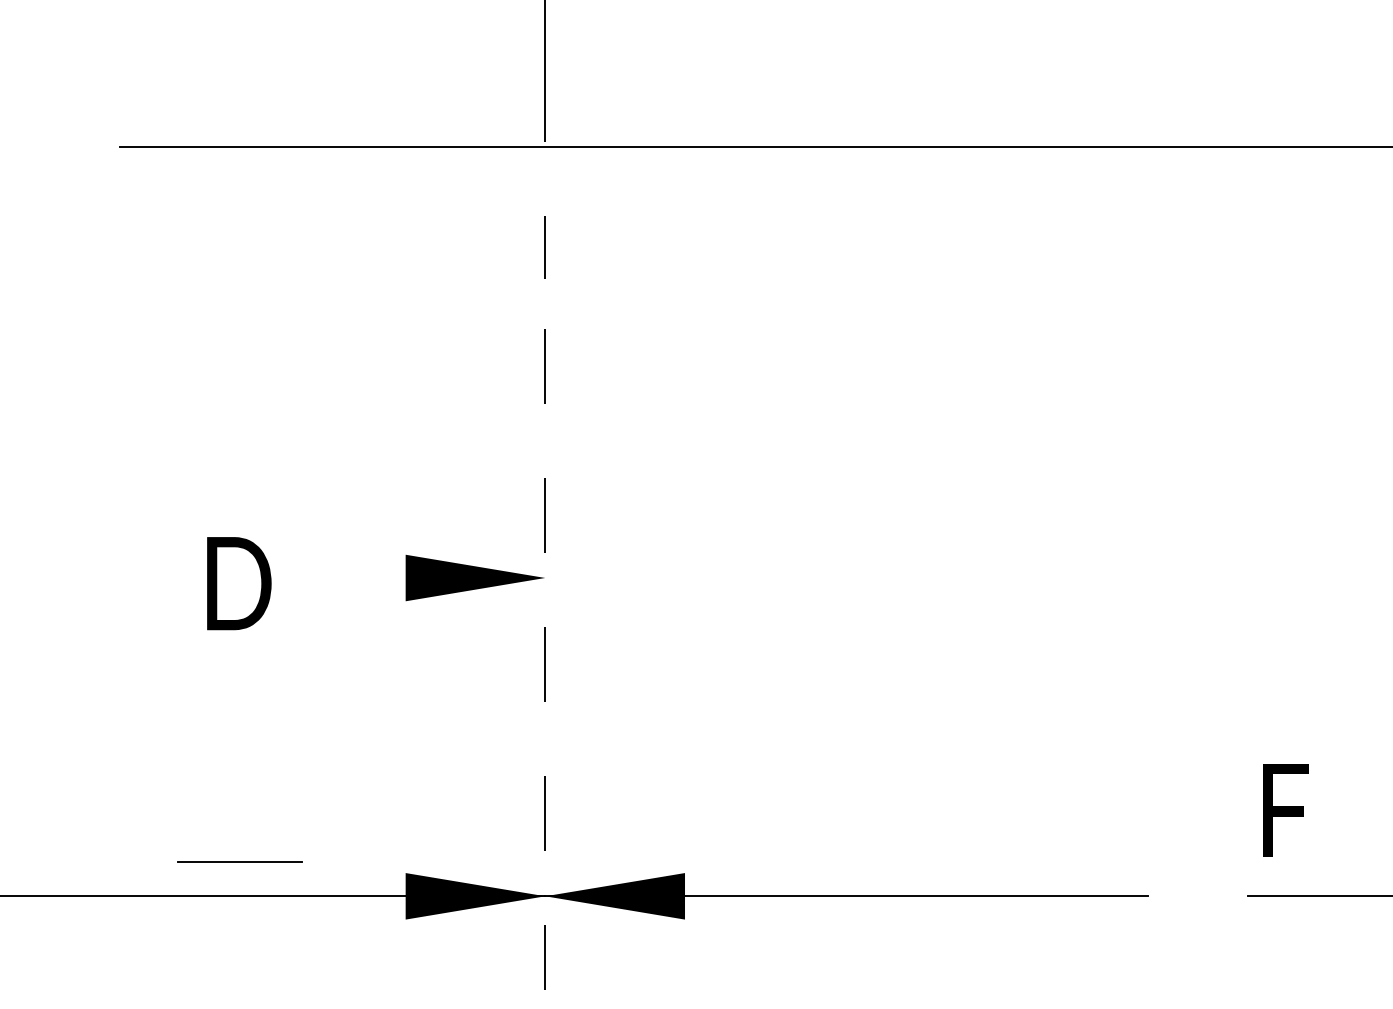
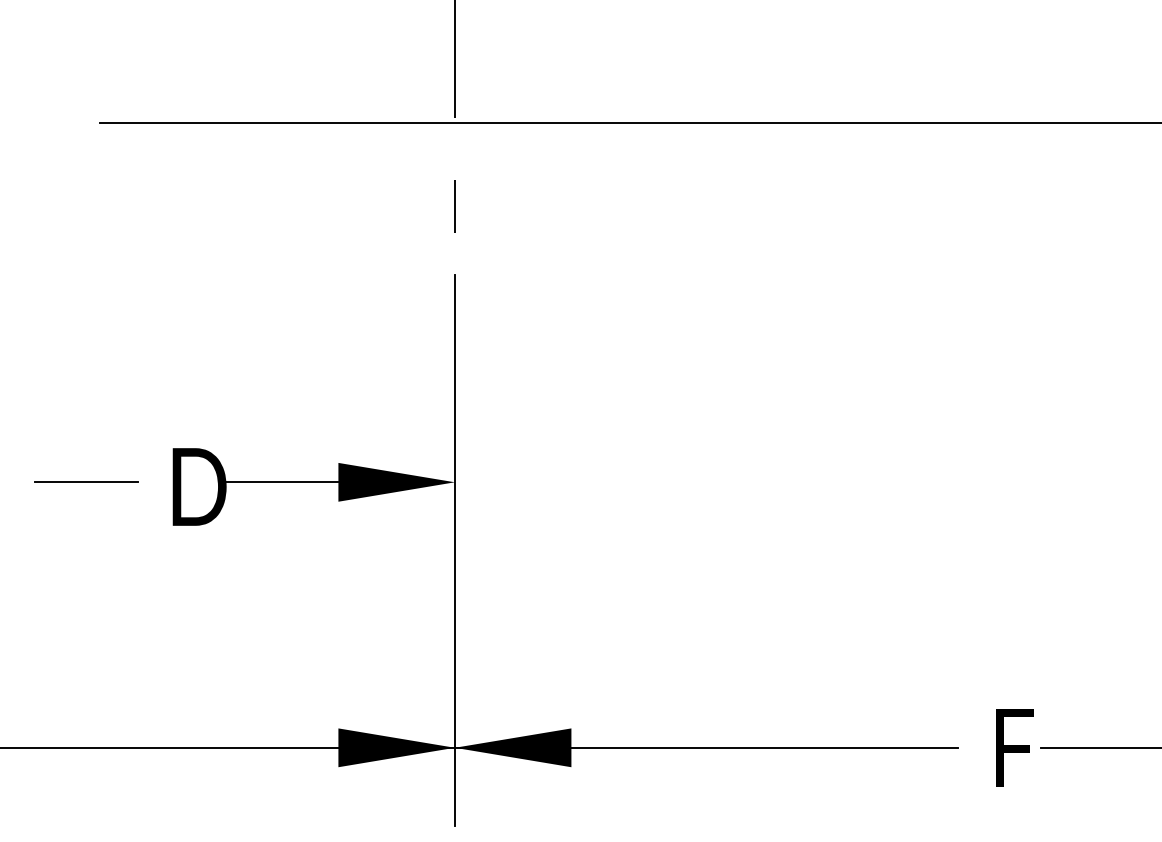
line: (337, 577) -> (281, 481), added
line: (545, 660) -> (455, 551), dashed -> solid
text: (1285, 810) -> (1014, 747), moved
line: (239, 861) -> (86, 481), moved

